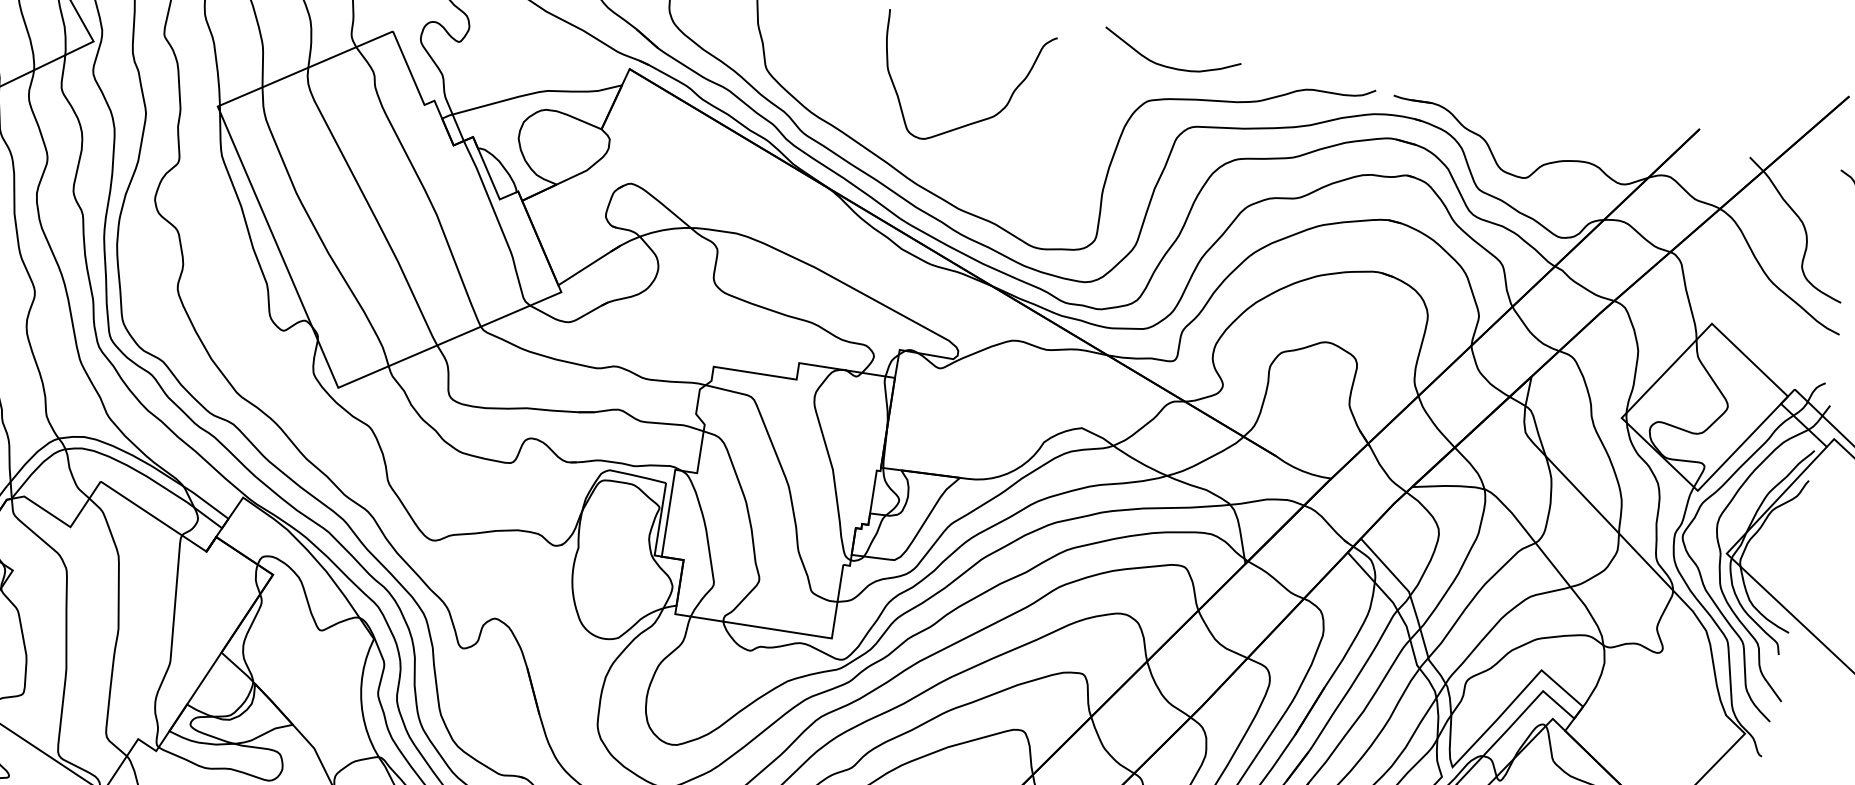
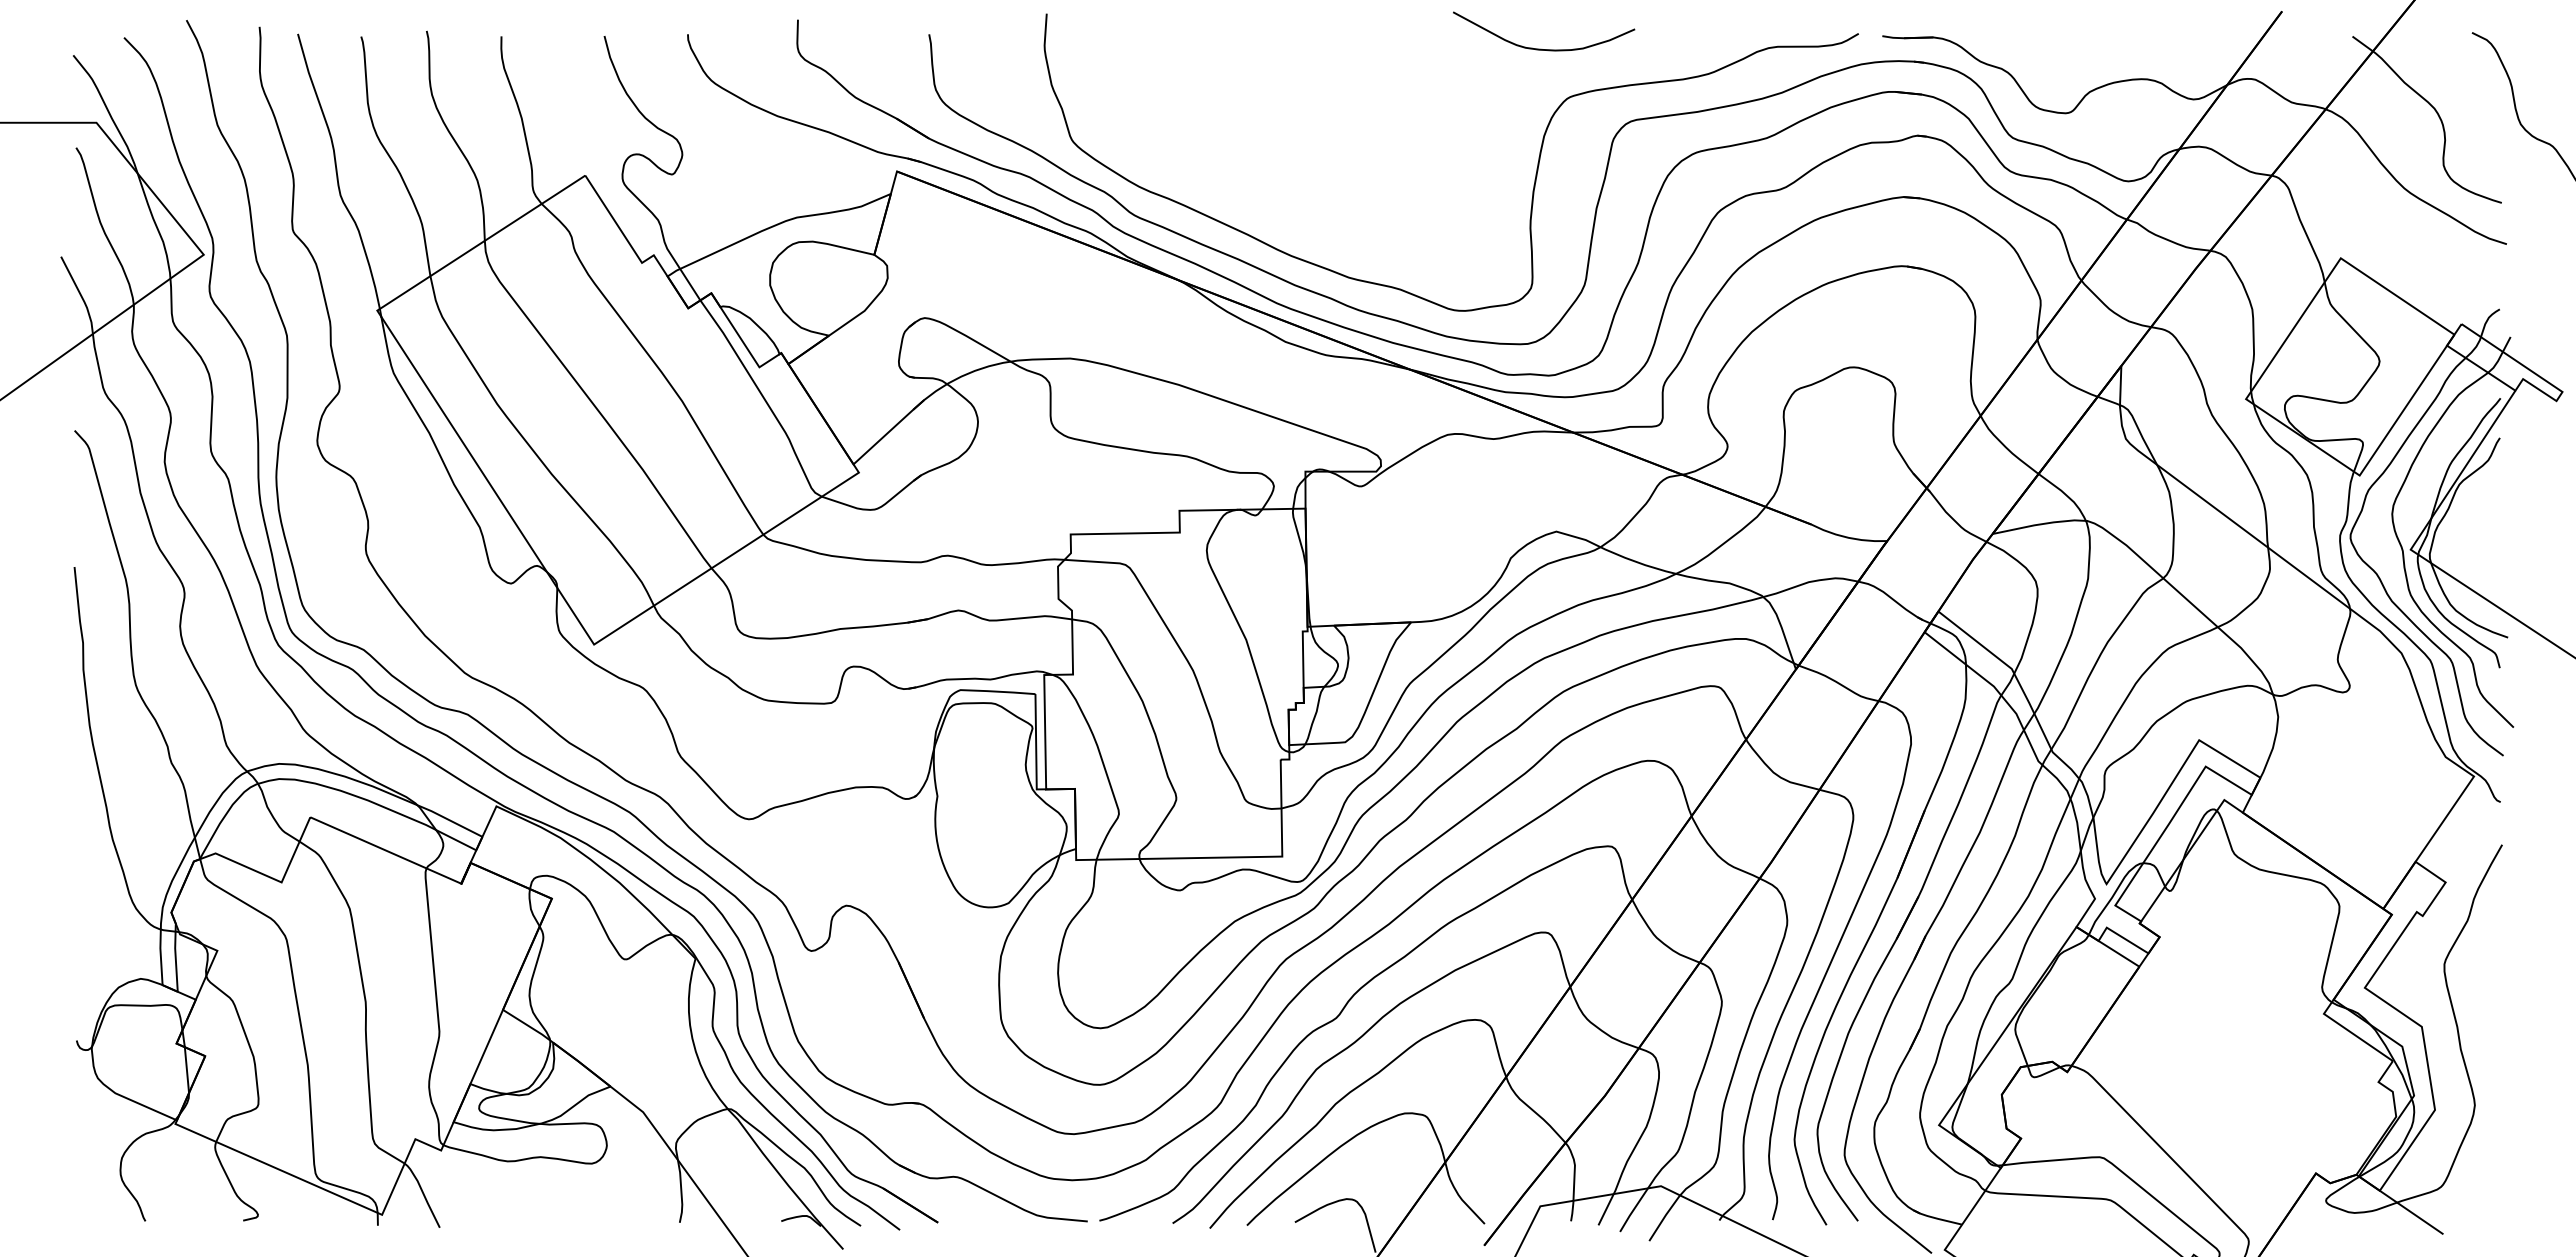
curve: (1168, 66) -> (1541, 48), moved
curve: (975, 121) -> (1351, 162), removed

